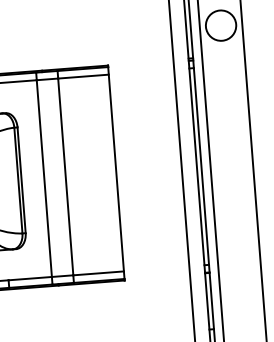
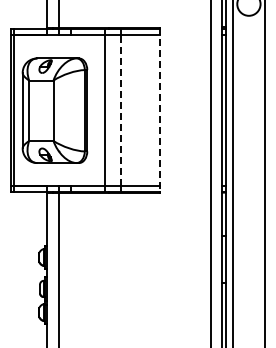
line: (116, 172) -> (160, 110), solid -> dashed
line: (66, 176) -> (121, 110), solid -> dashed

